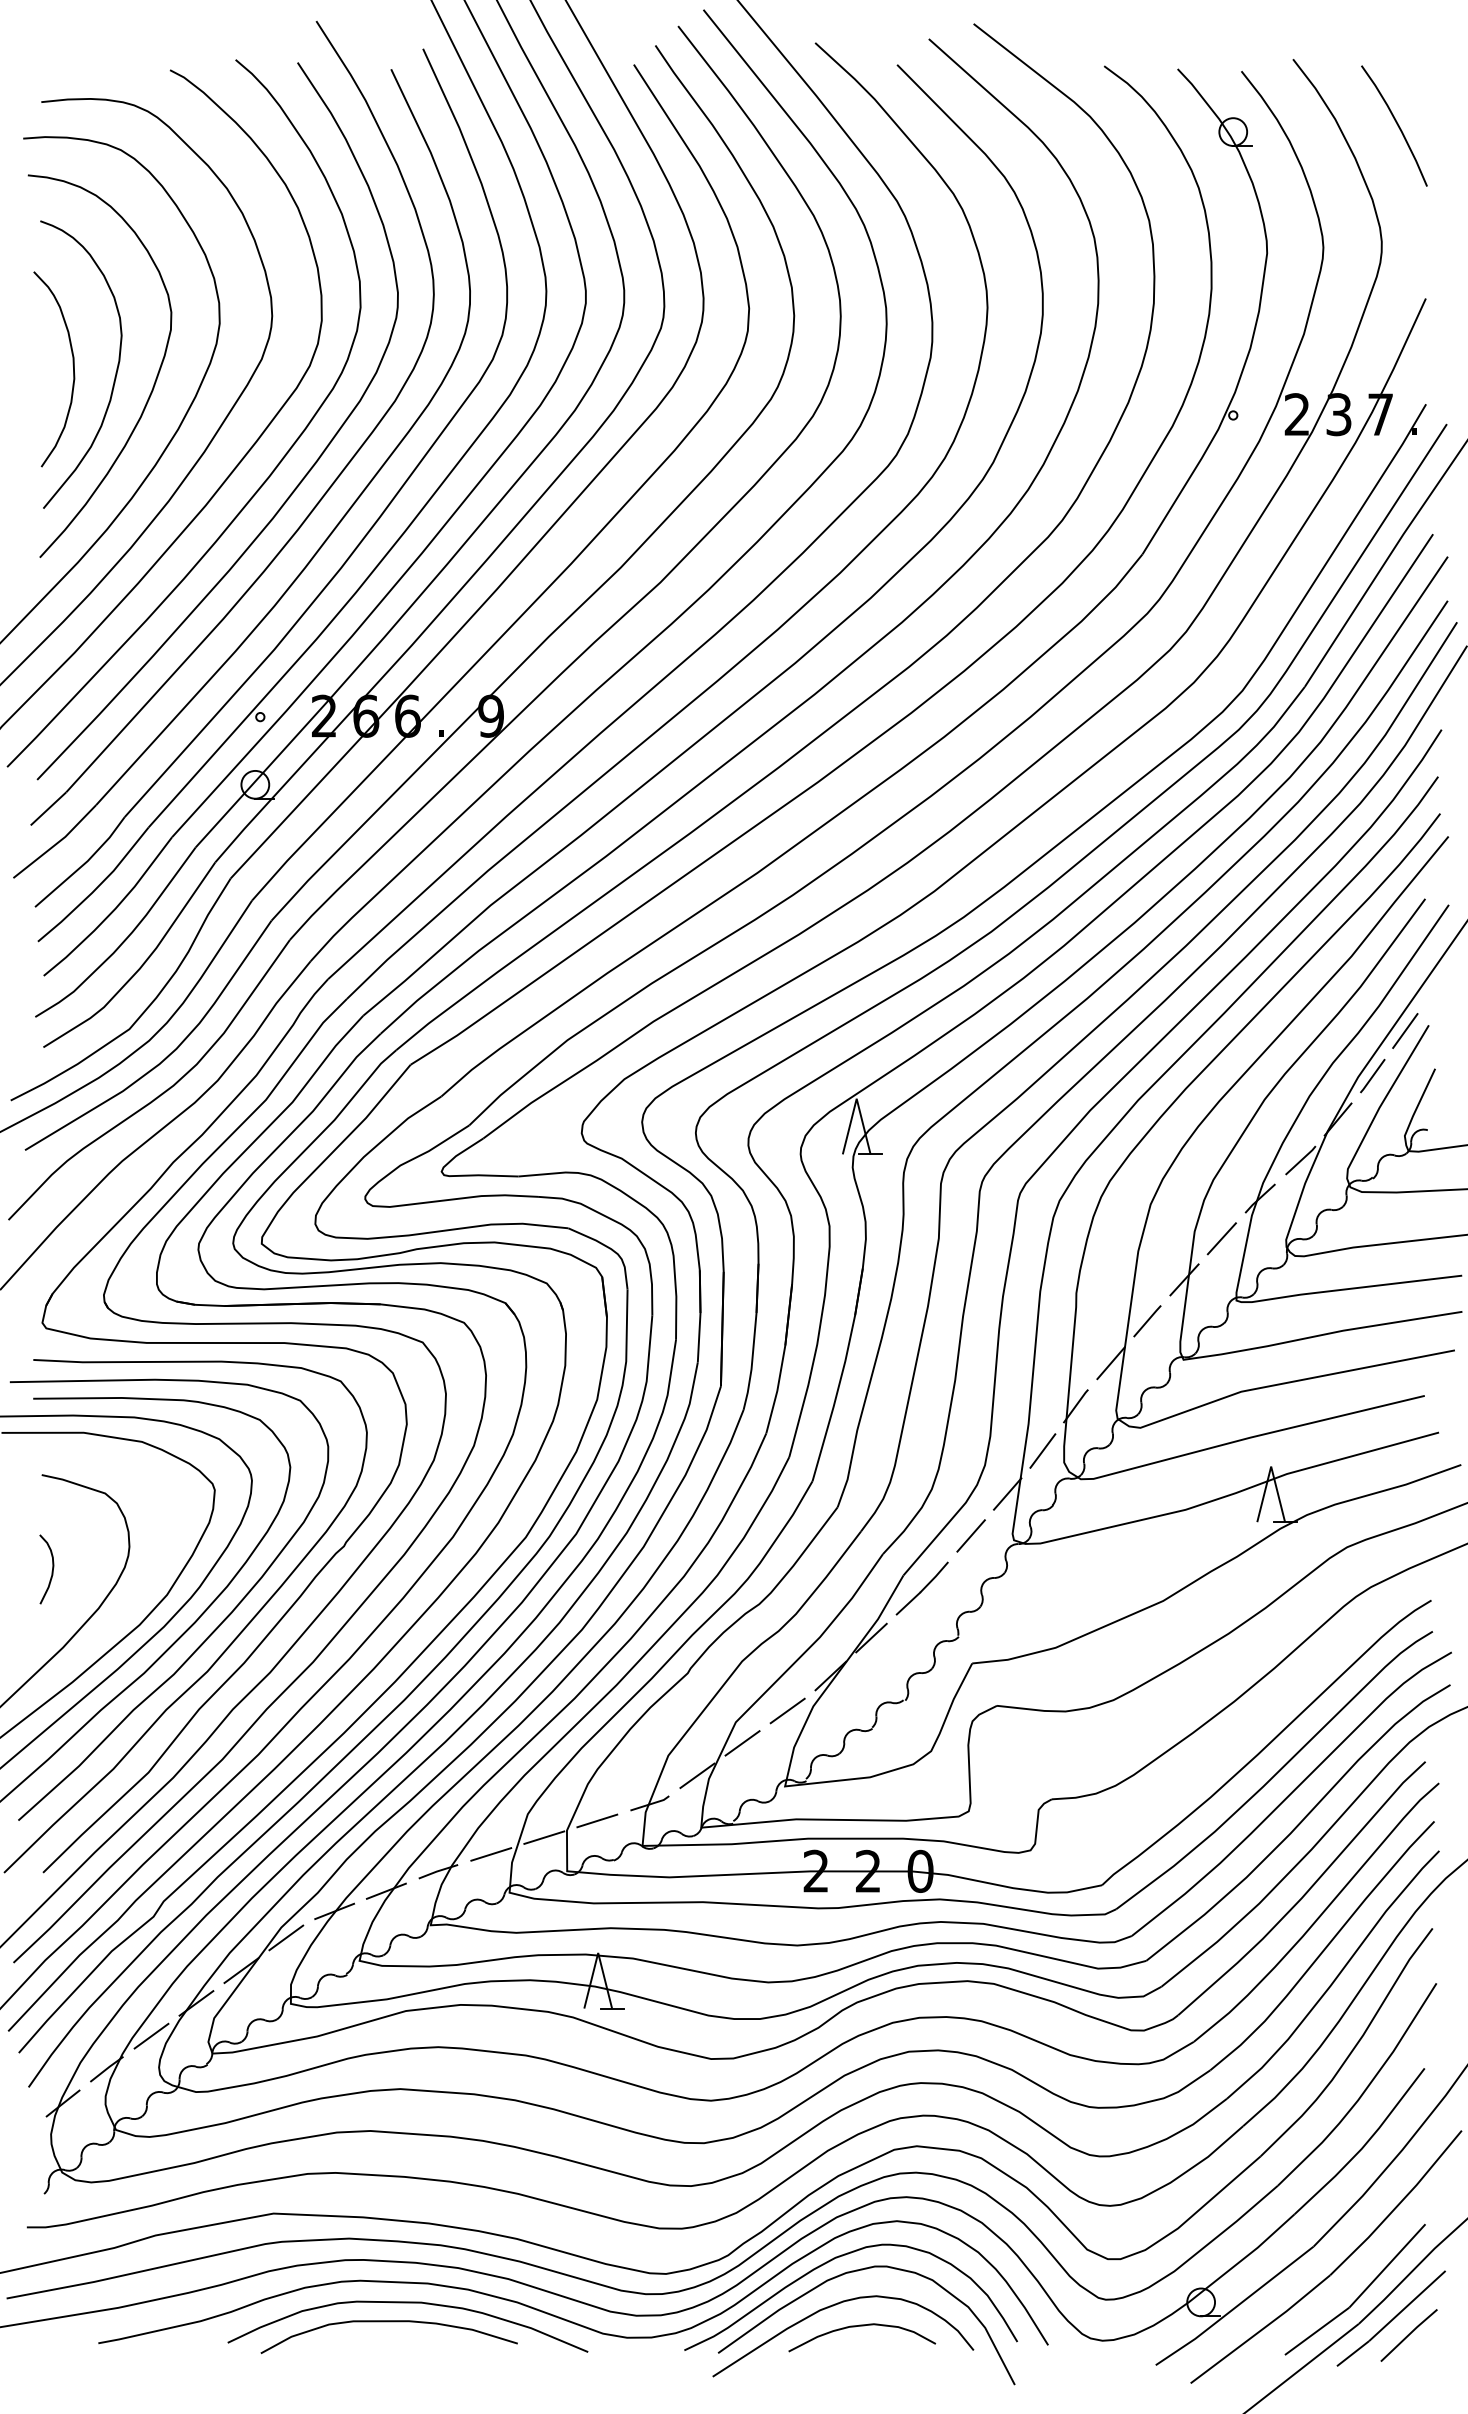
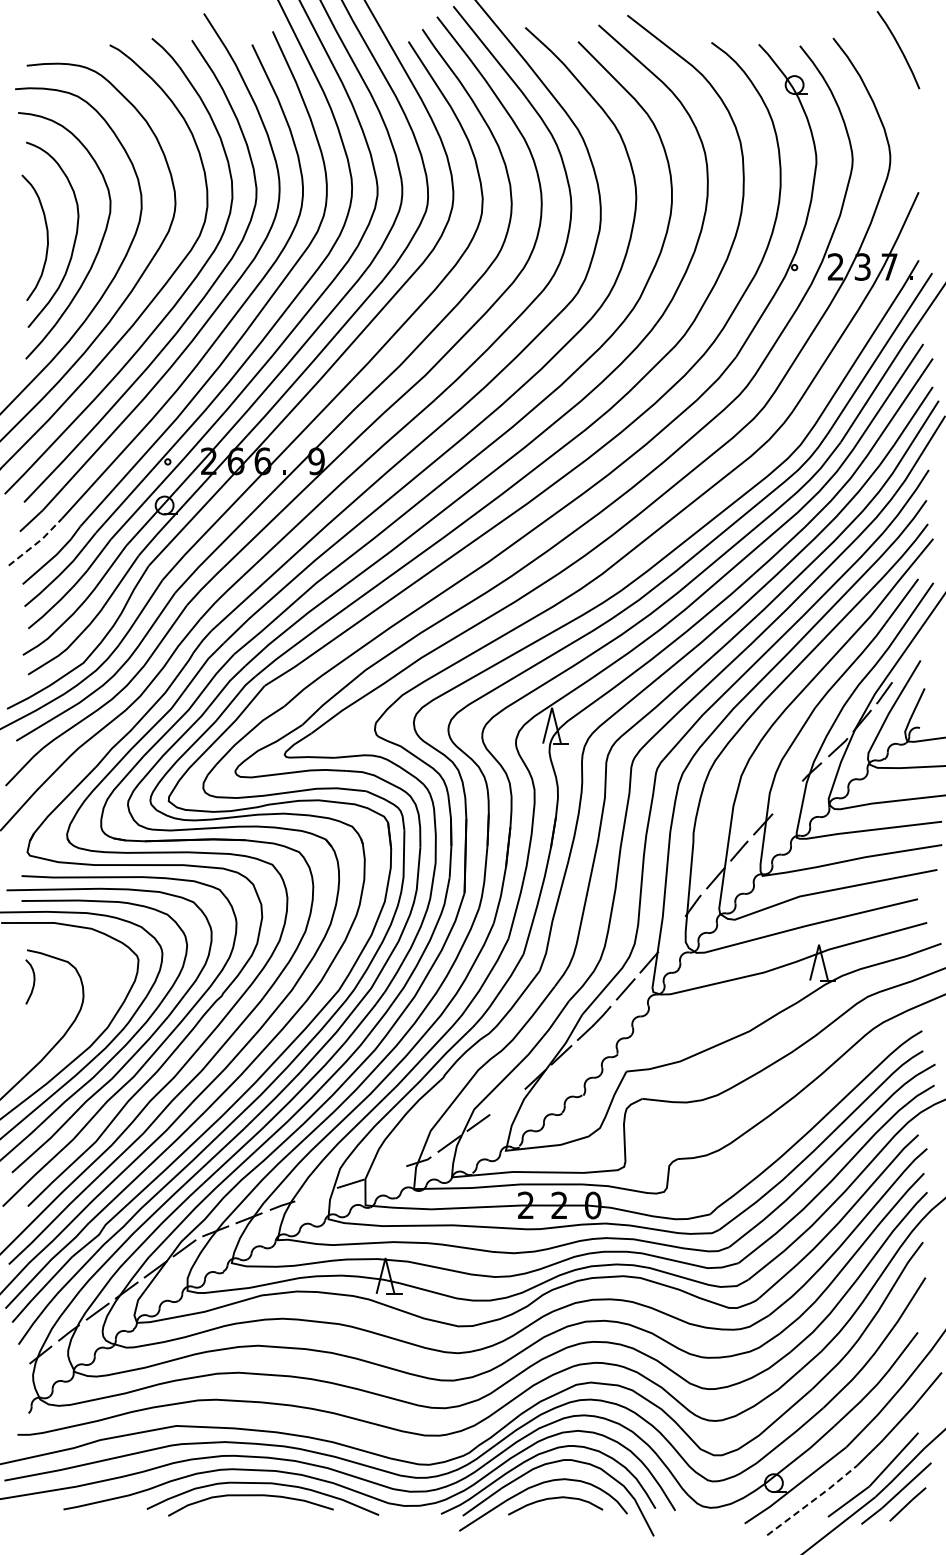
curve: (1396, 125) -> (899, 49), moved
line: (57, 842) -> (37, 542), solid -> dashed
line: (1405, 1031) -> (905, 664), removed
line: (1222, 1238) -> (787, 797), removed
line: (1042, 1450) -> (671, 934), removed
curve: (51, 1568) -> (33, 981), moved
line: (787, 1711) -> (507, 1102), removed
line: (596, 1820) -> (384, 1172), removed
line: (491, 1854) -> (316, 1194), removed
line: (1262, 2329) -> (813, 1500), solid -> dashed

